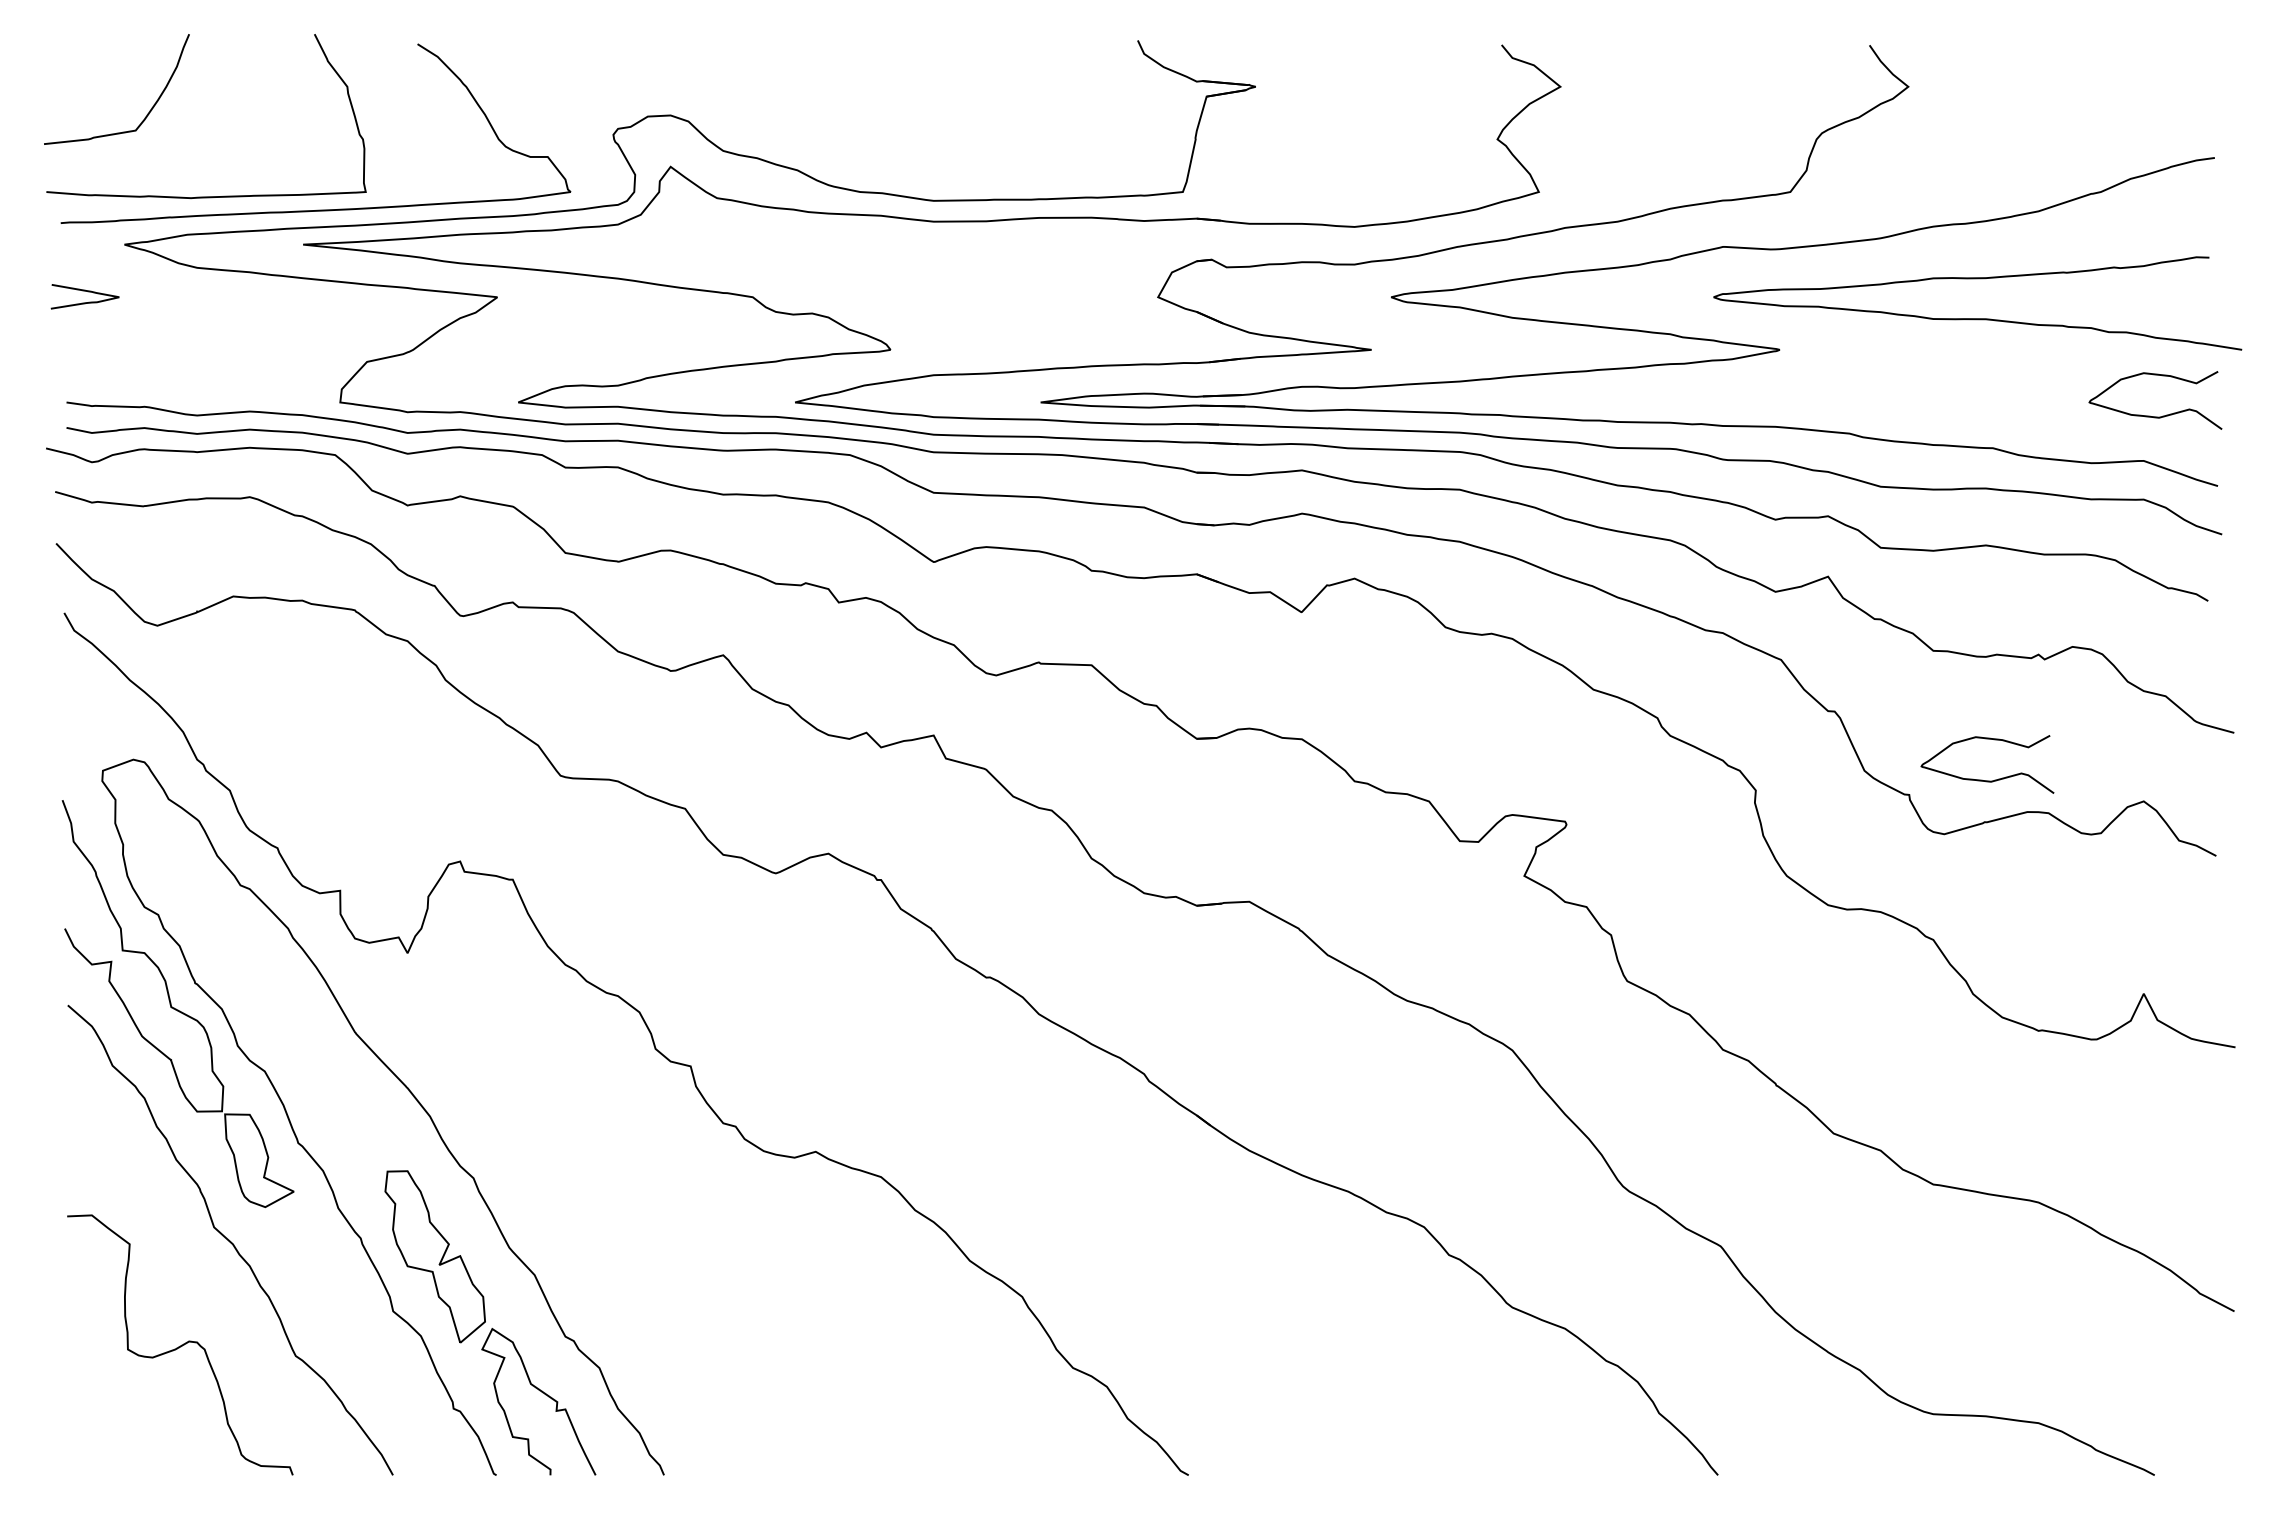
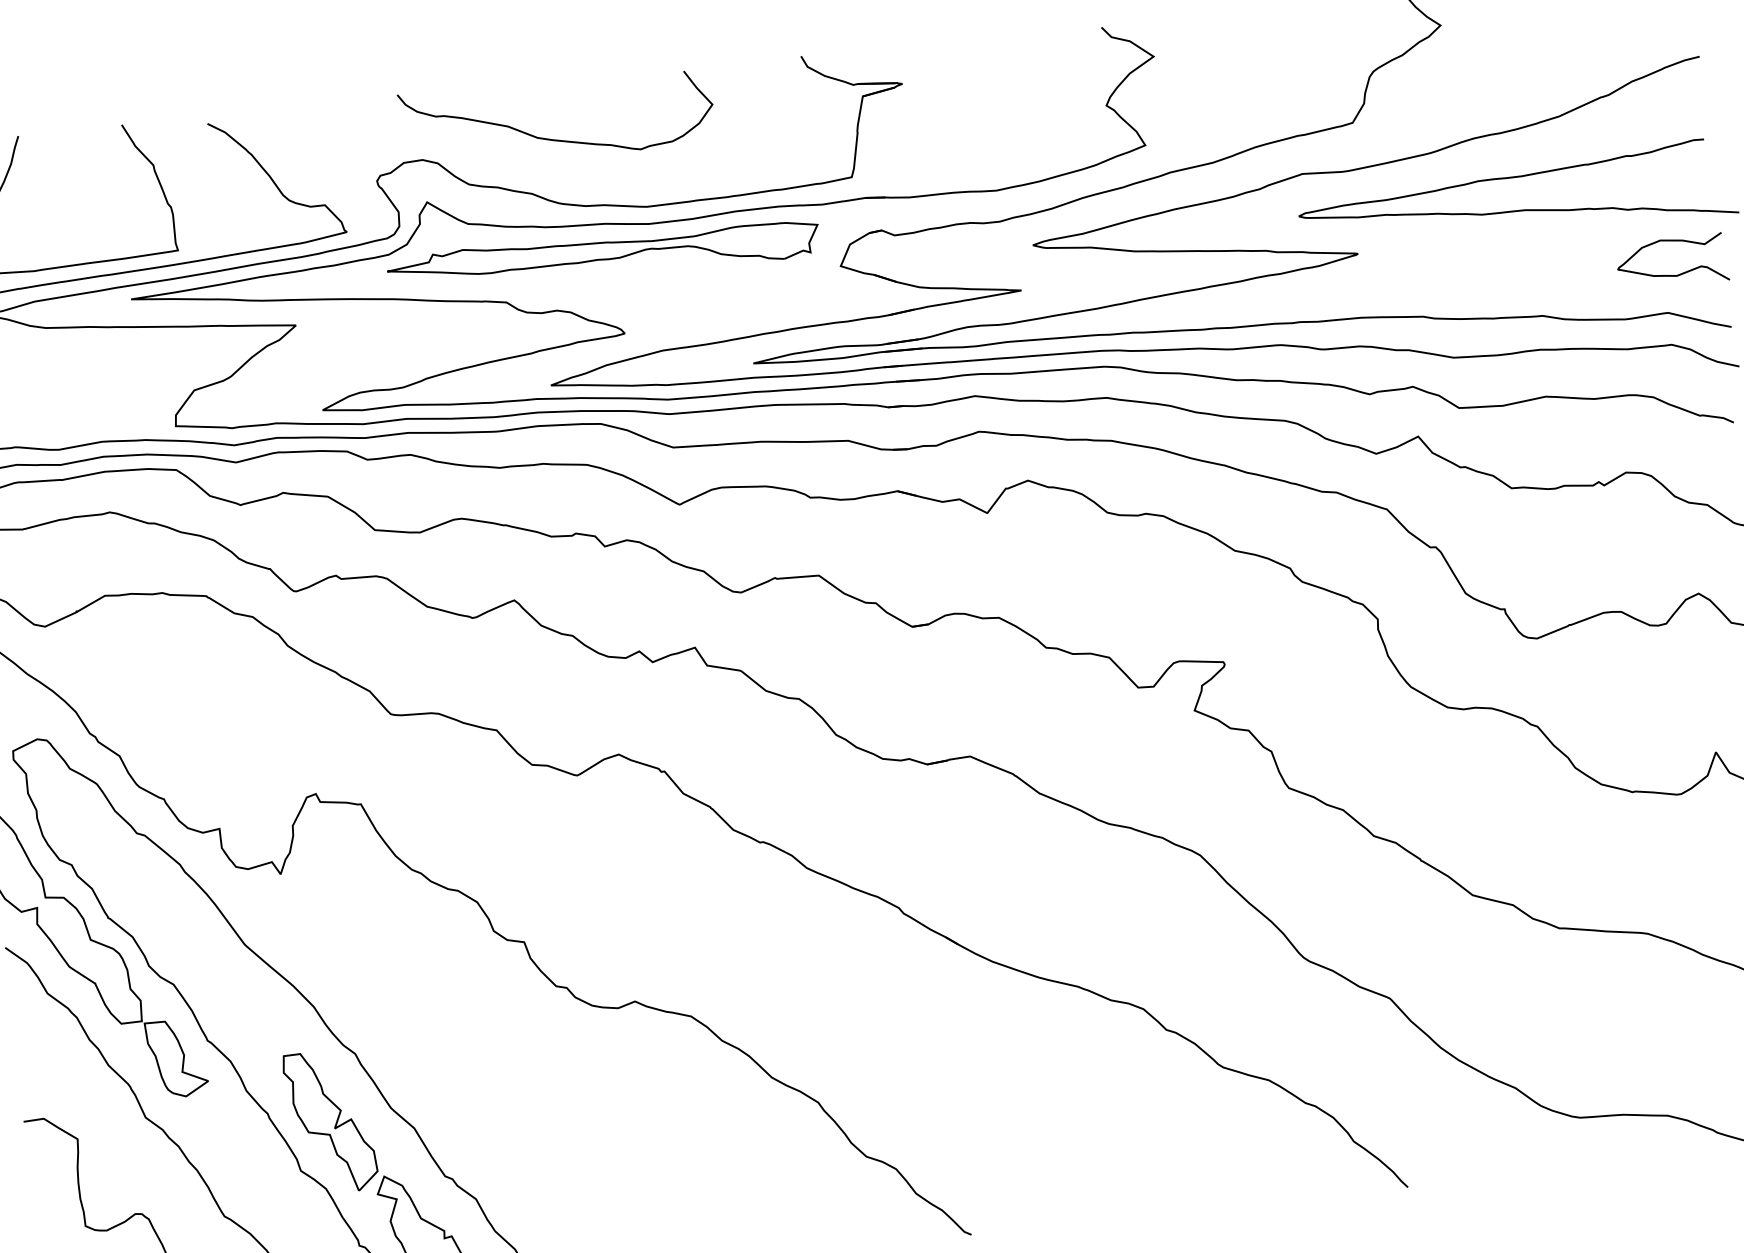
curve: (834, 108) -> (557, 139), added
part: (874, 254) -> (603, 256), added
curve: (1982, 779) -> (1563, 589), removed

